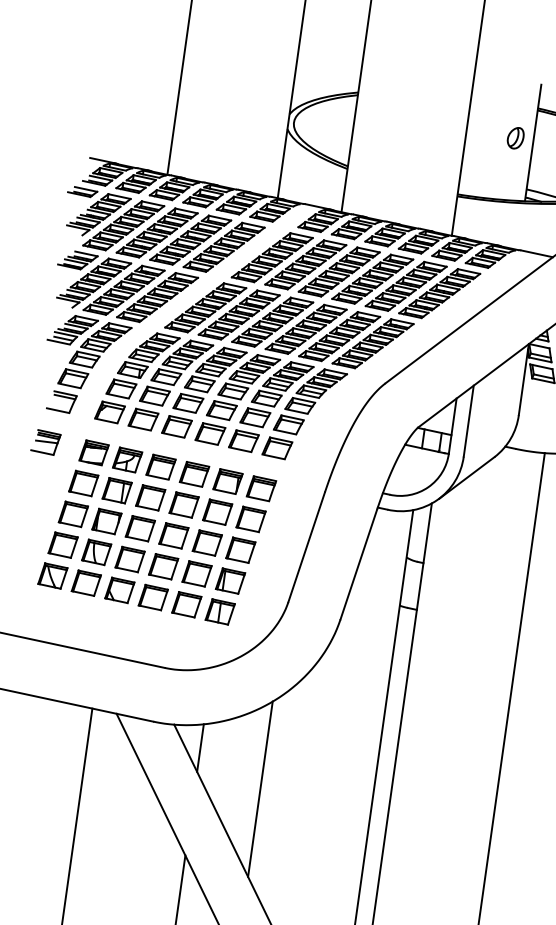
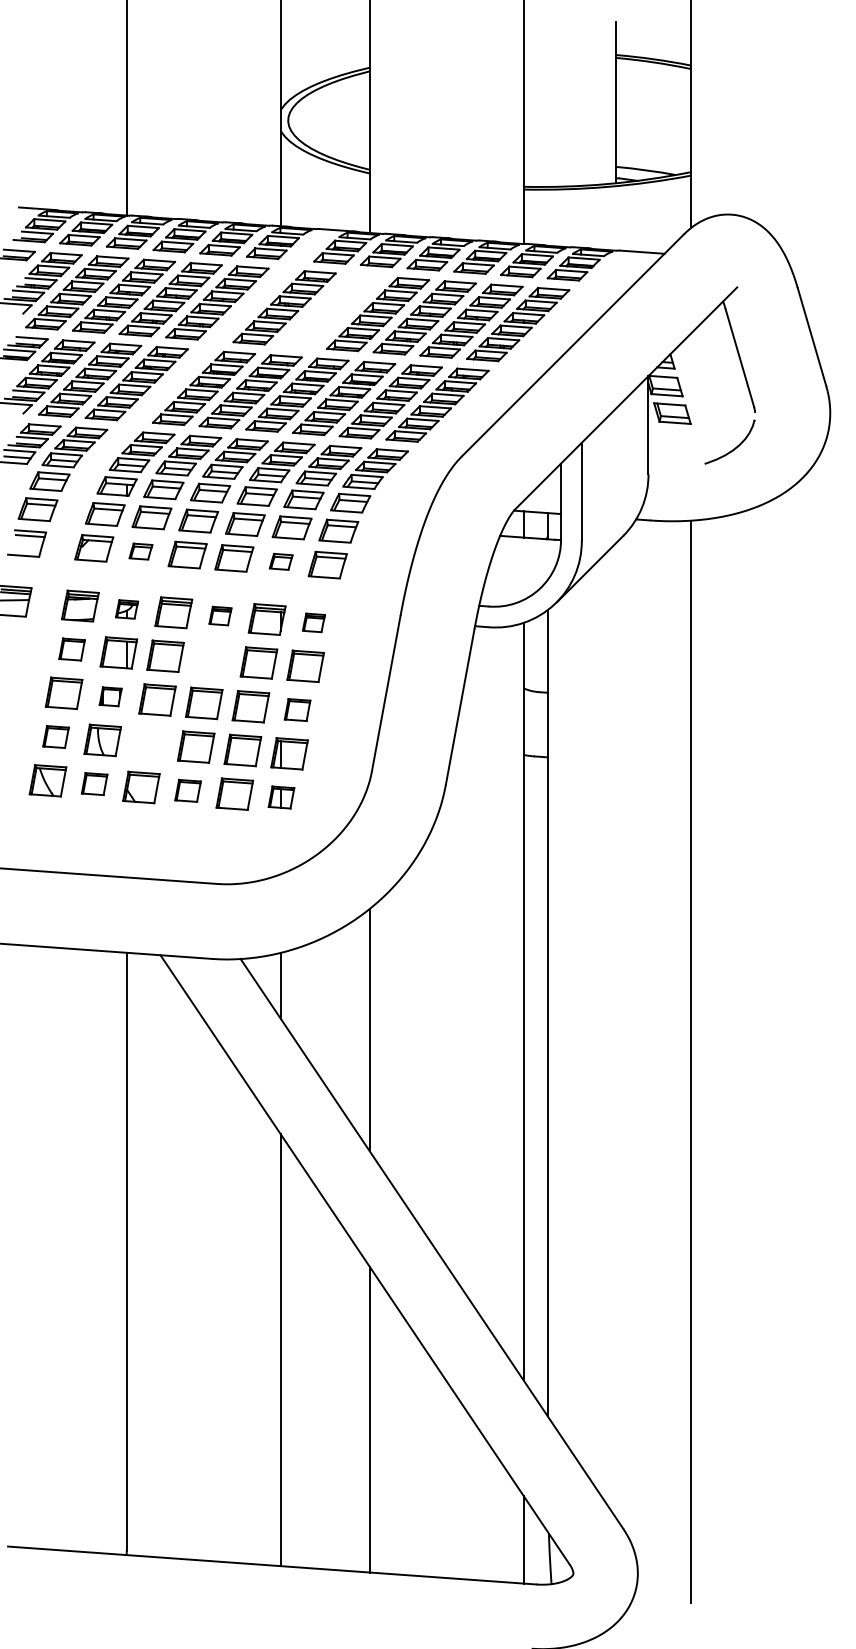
part: (515, 138) -> (591, 99), removed
part: (305, 264) -> (331, 310), removed
part: (143, 419) -> (140, 551), size x0.6
part: (244, 441) -> (281, 561), size x0.6
part: (127, 460) -> (126, 609), size x0.6
part: (194, 473) -> (220, 615), size x0.6
part: (83, 483) -> (71, 649), size x0.7
part: (261, 488) -> (313, 622), size x0.6
part: (184, 504) -> (212, 659), removed
part: (106, 521) -> (110, 696), size x0.6
part: (62, 544) -> (55, 736), size x0.7
part: (240, 549) -> (297, 709), size x0.7
part: (130, 559) -> (149, 743), removed
part: (86, 582) -> (94, 783), size x0.7
part: (152, 597) -> (187, 790), size x0.7
part: (220, 611) -> (281, 797), size x0.7

